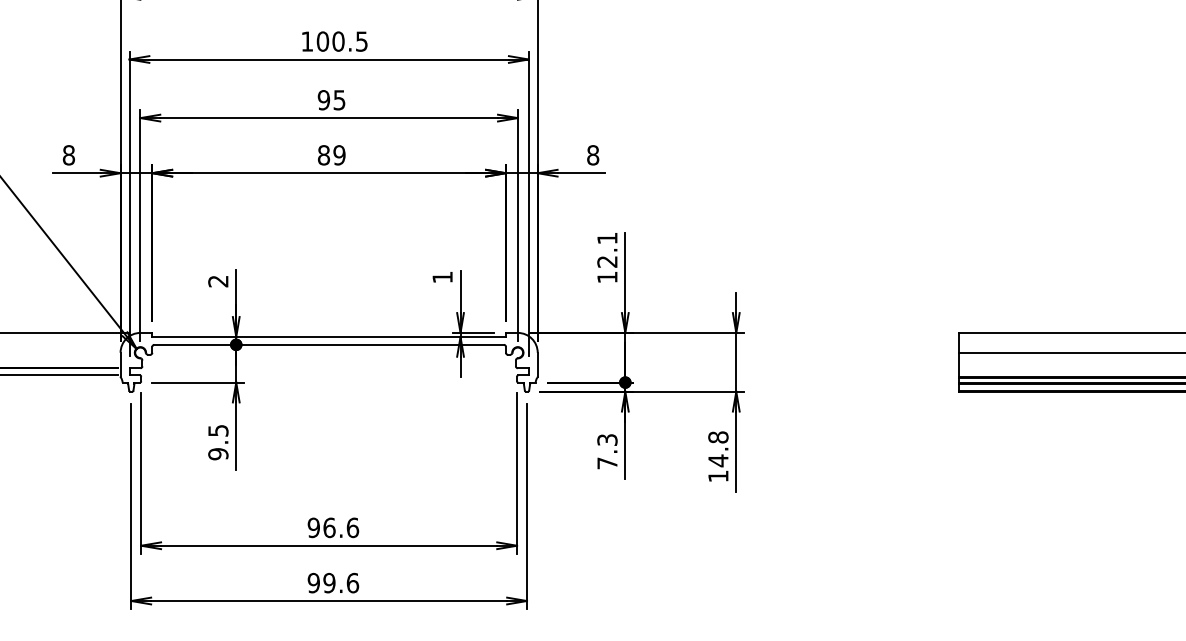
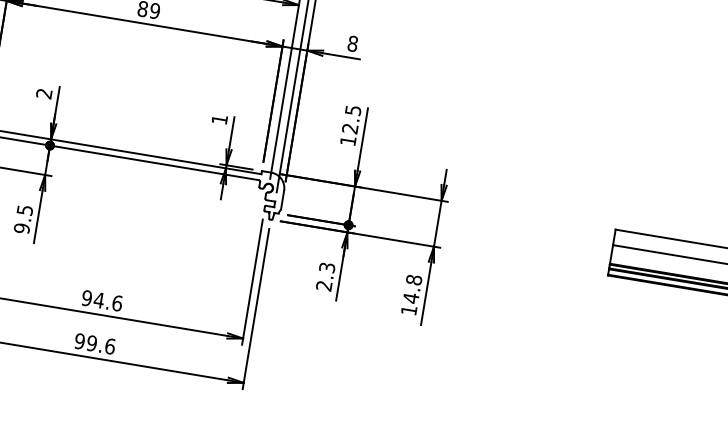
text: (607, 238) -> (353, 110), 12.1 -> 12.5
text: (607, 463) -> (324, 286), 7.3 -> 2.3
text: (329, 527) -> (99, 300), 96.6 -> 94.6

